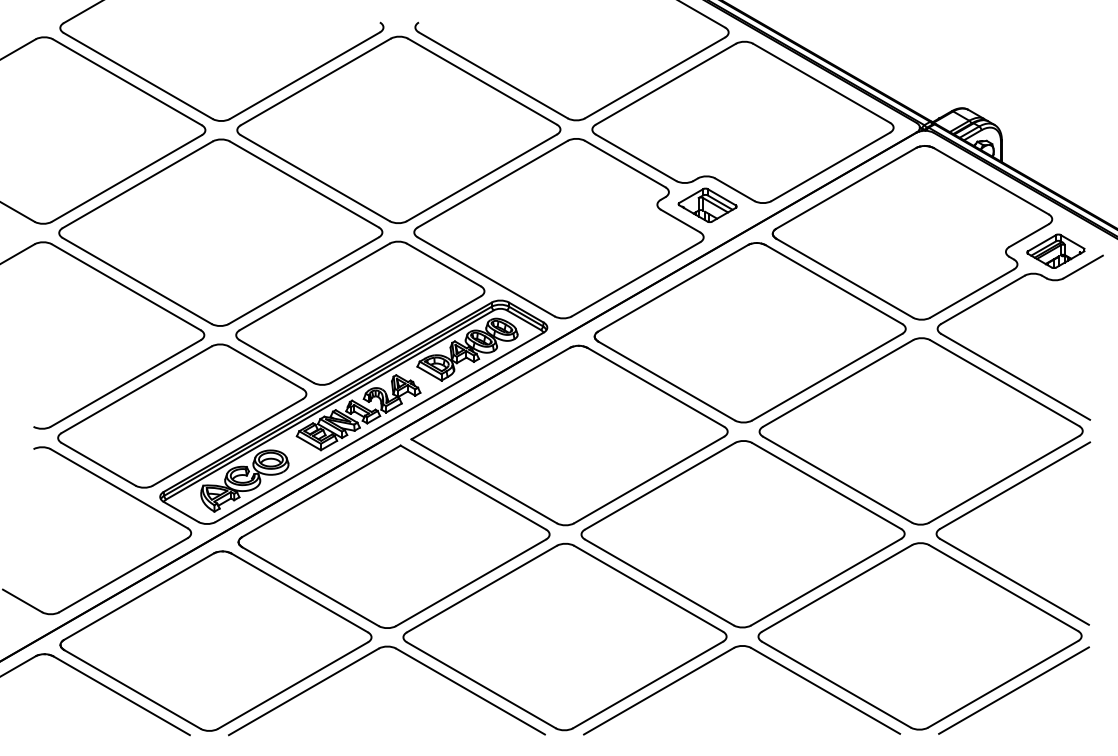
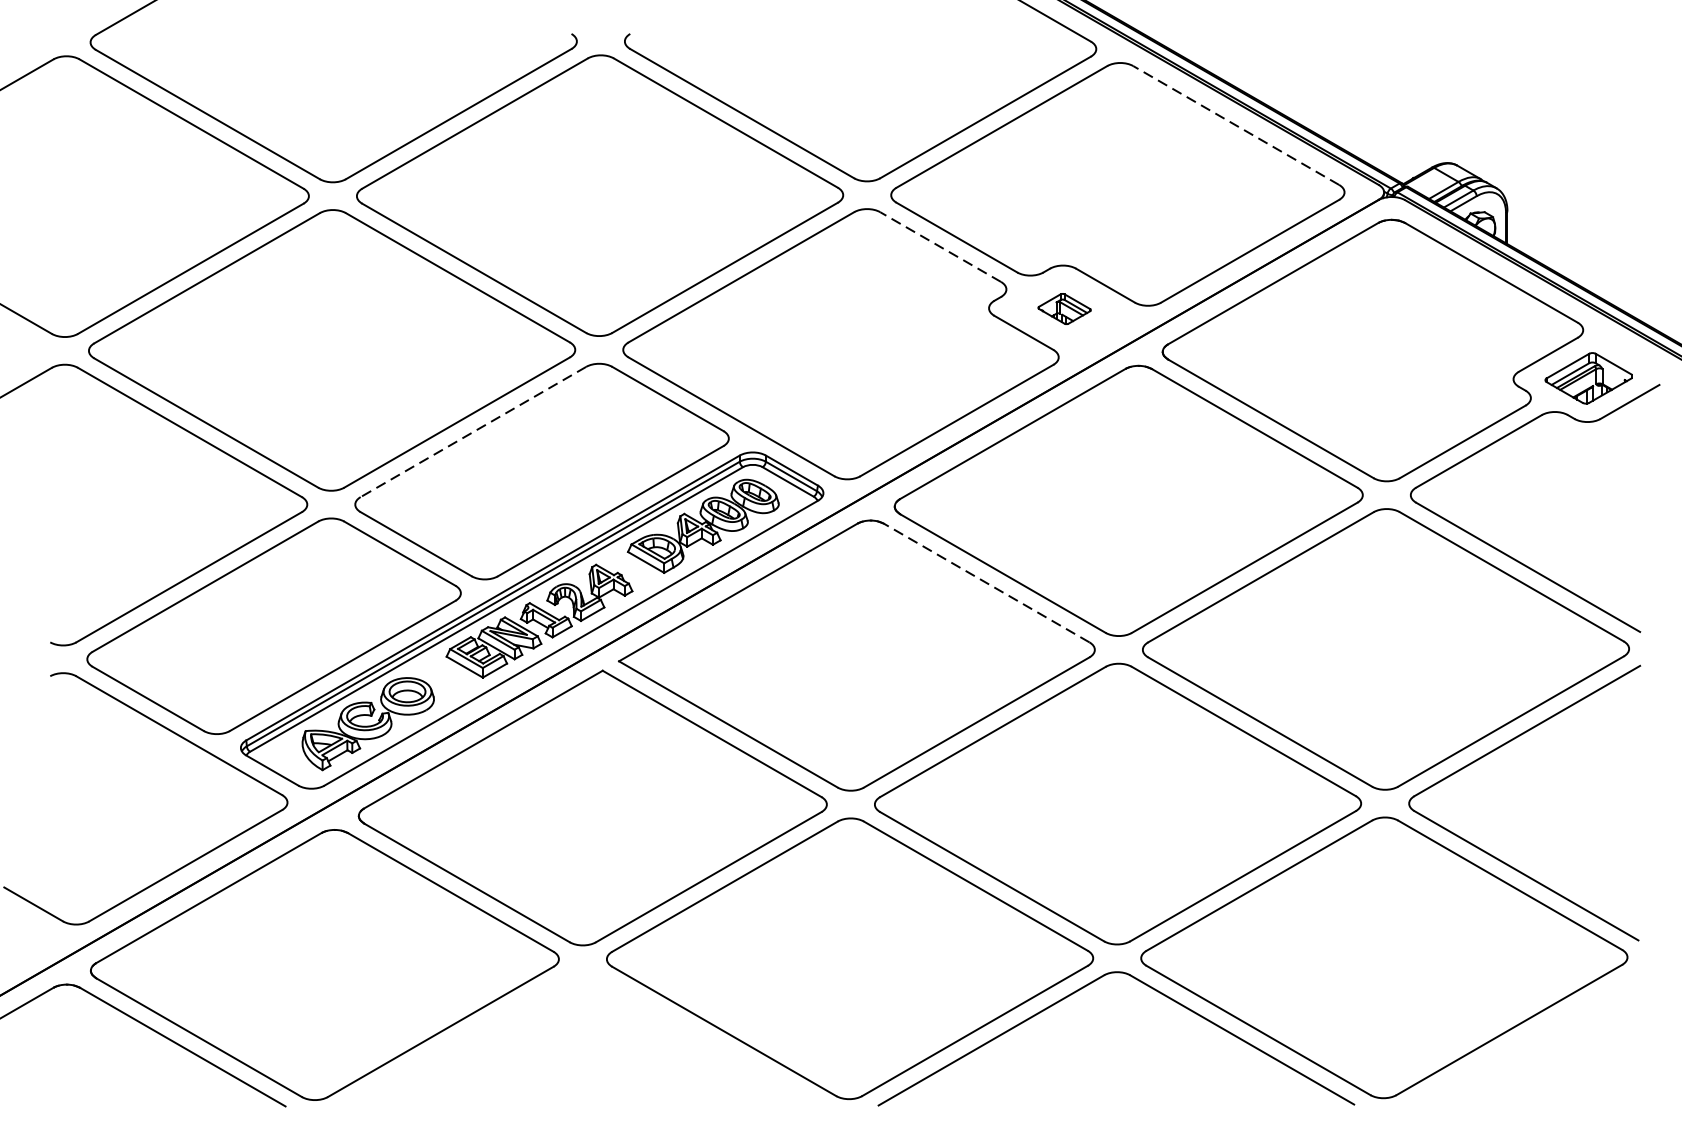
line: (821, 83) -> (1236, 125), solid -> dashed
line: (624, 163) -> (939, 246), solid -> dashed
part: (707, 204) -> (1064, 307), size x0.6
line: (314, 286) -> (473, 431), solid -> dashed
line: (655, 387) -> (986, 583), solid -> dashed
part: (369, 655) -> (555, 986), removed
line: (1013, 690) -> (1524, 1039), removed

